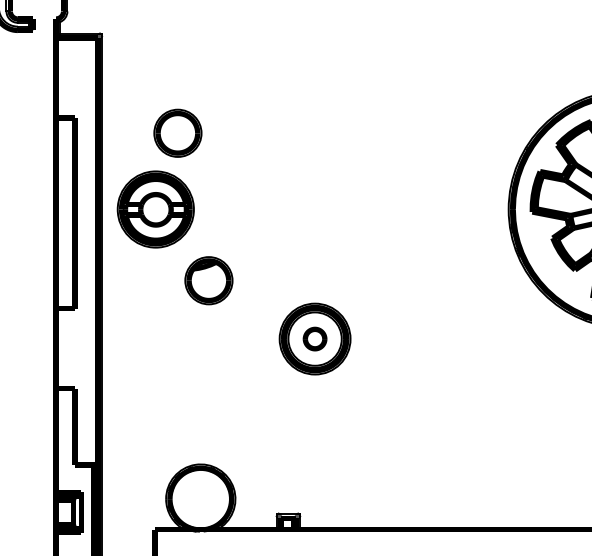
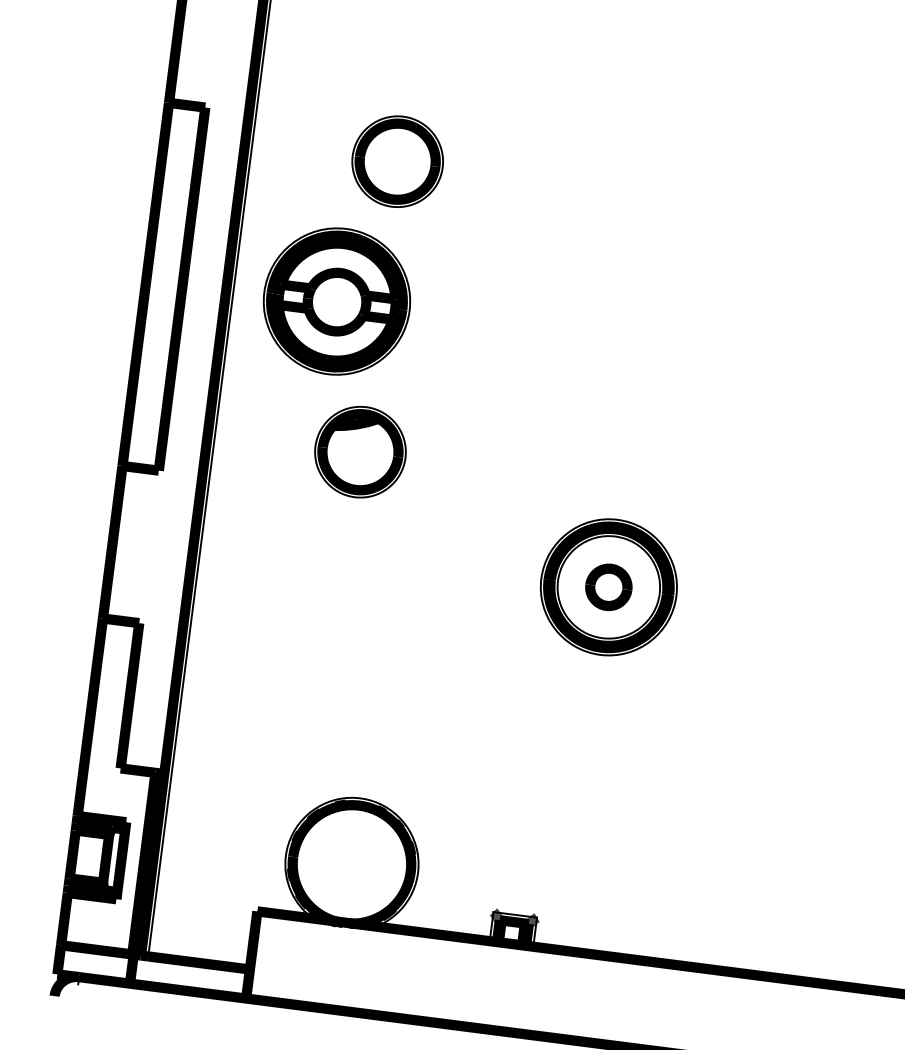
part: (208, 280) -> (359, 451), moved

